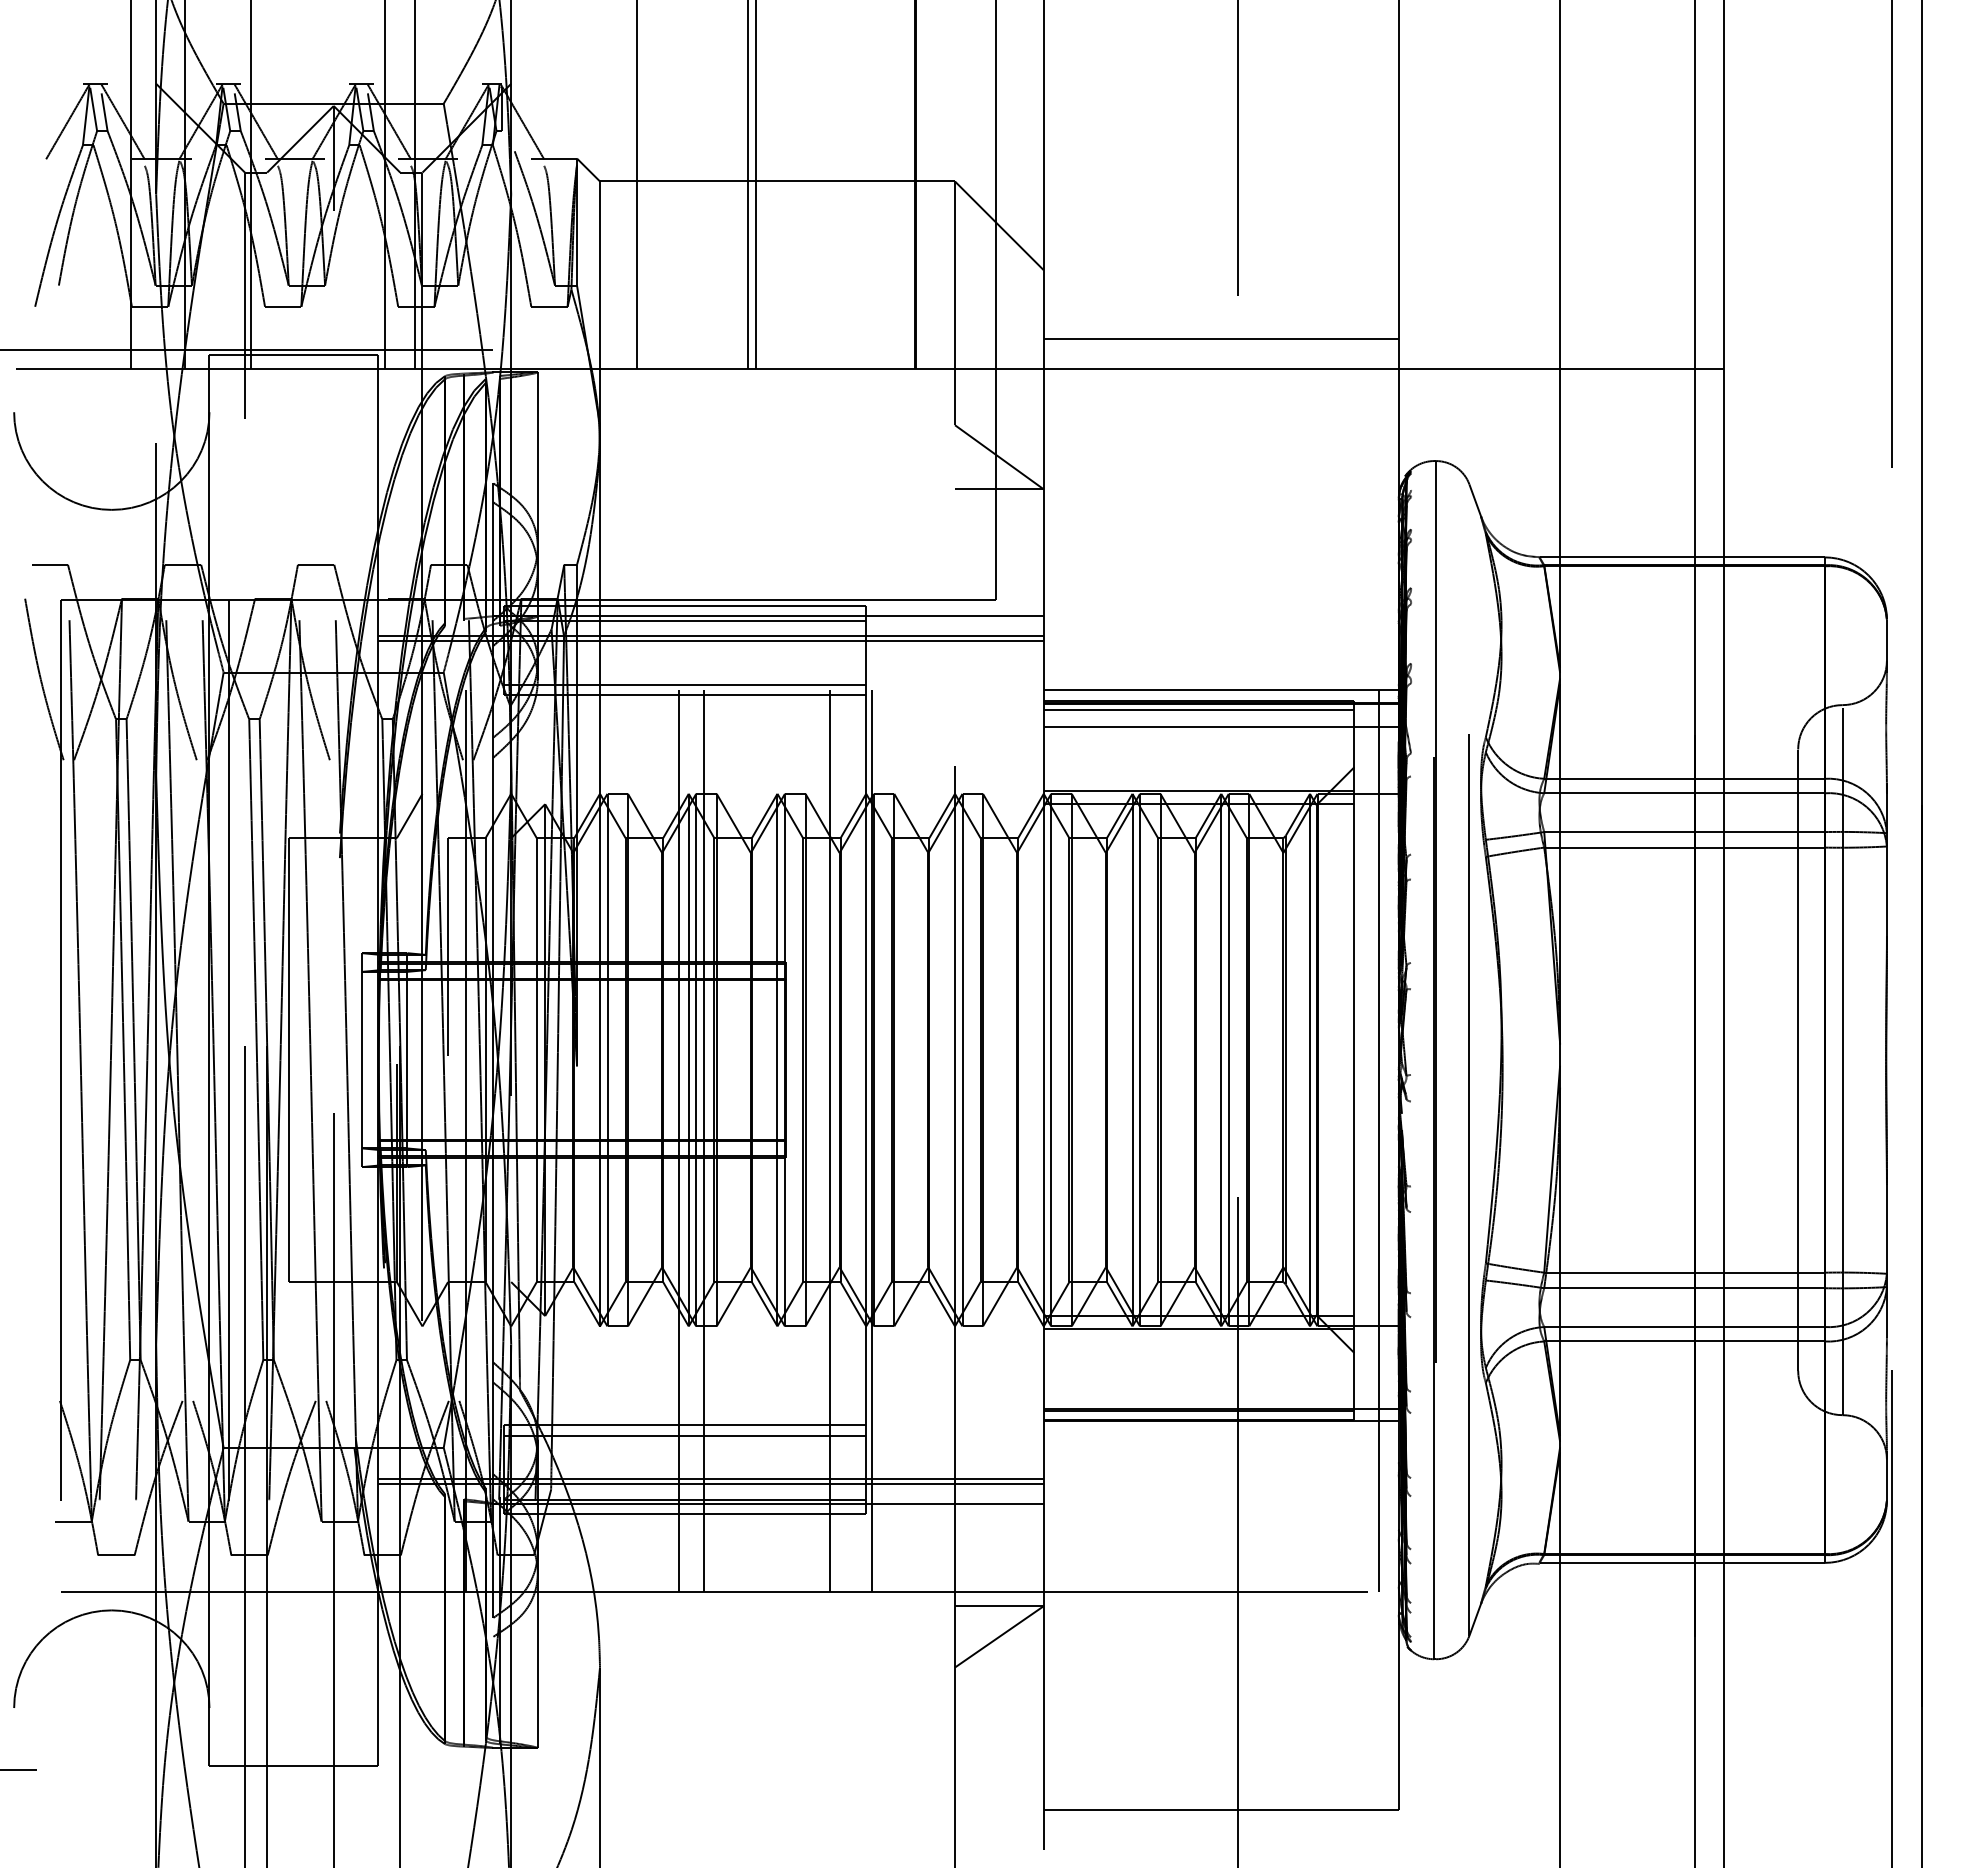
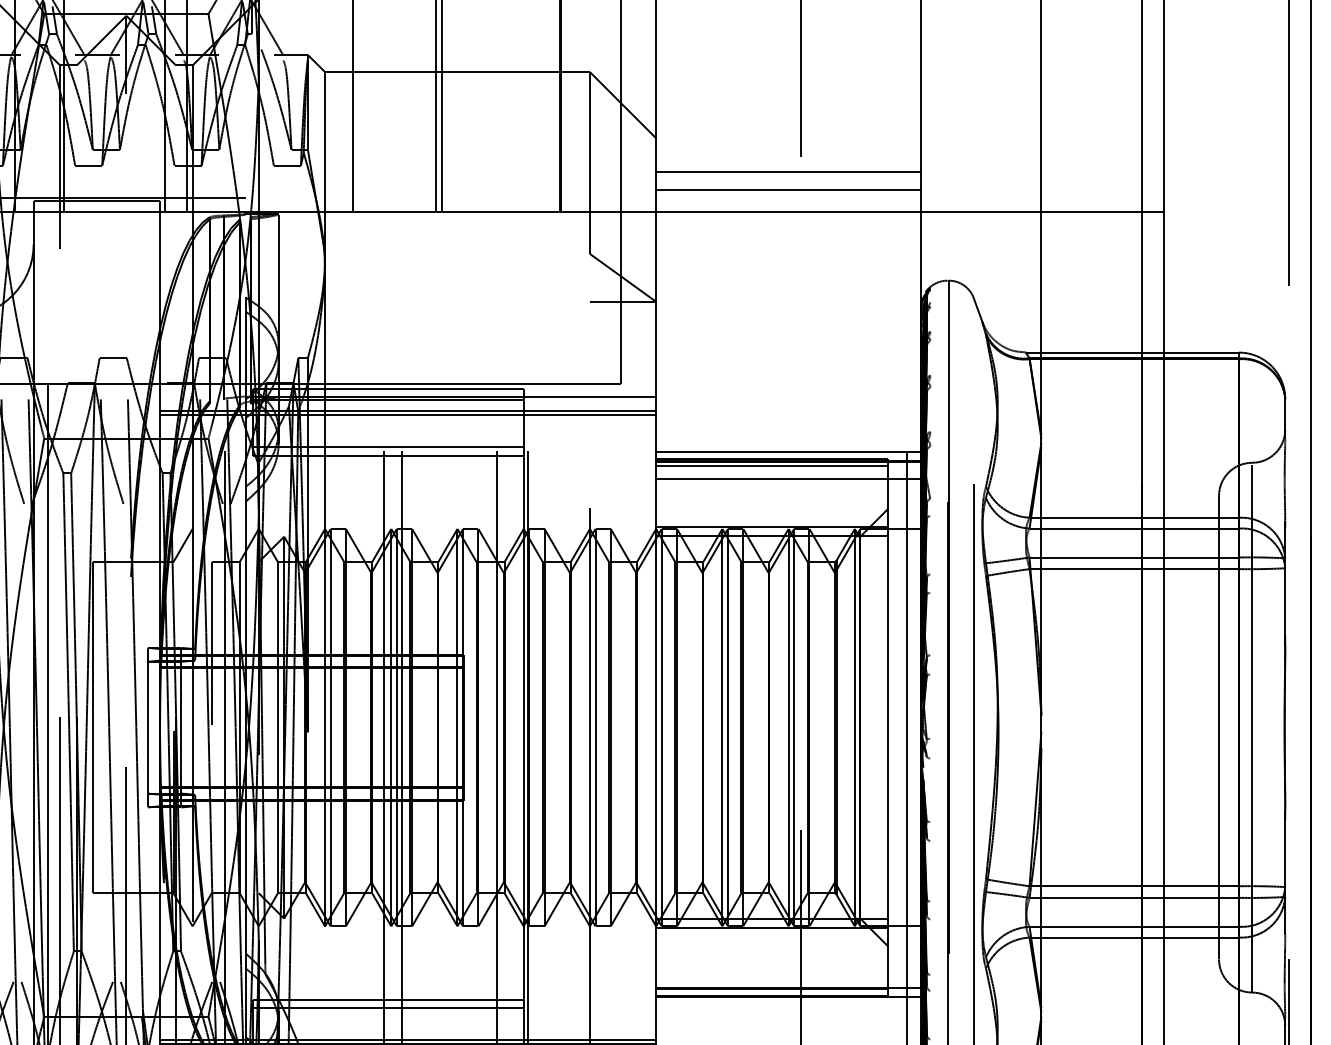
line: (1220, 315) -> (788, 172), added

